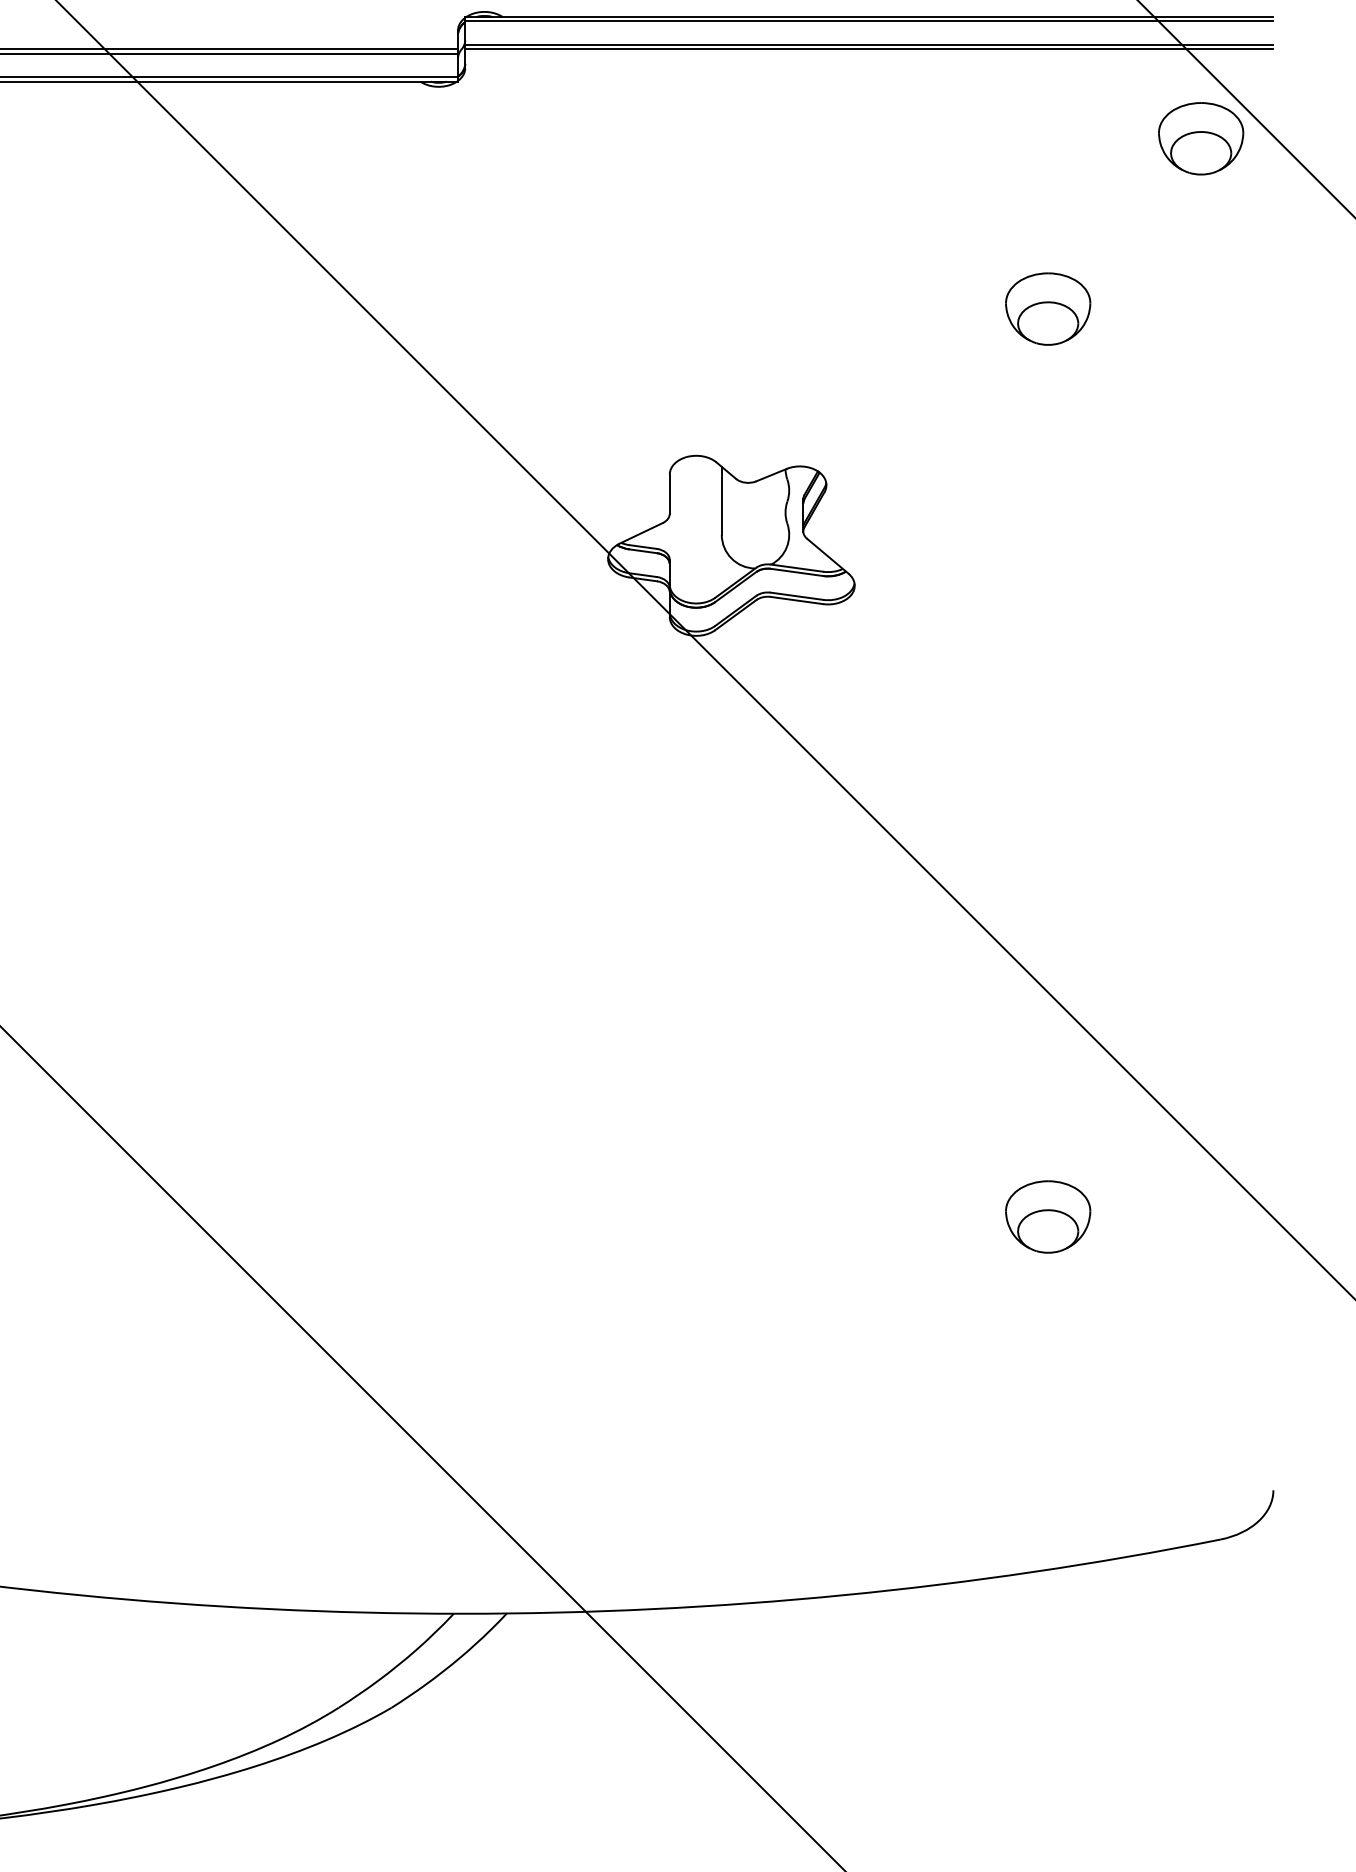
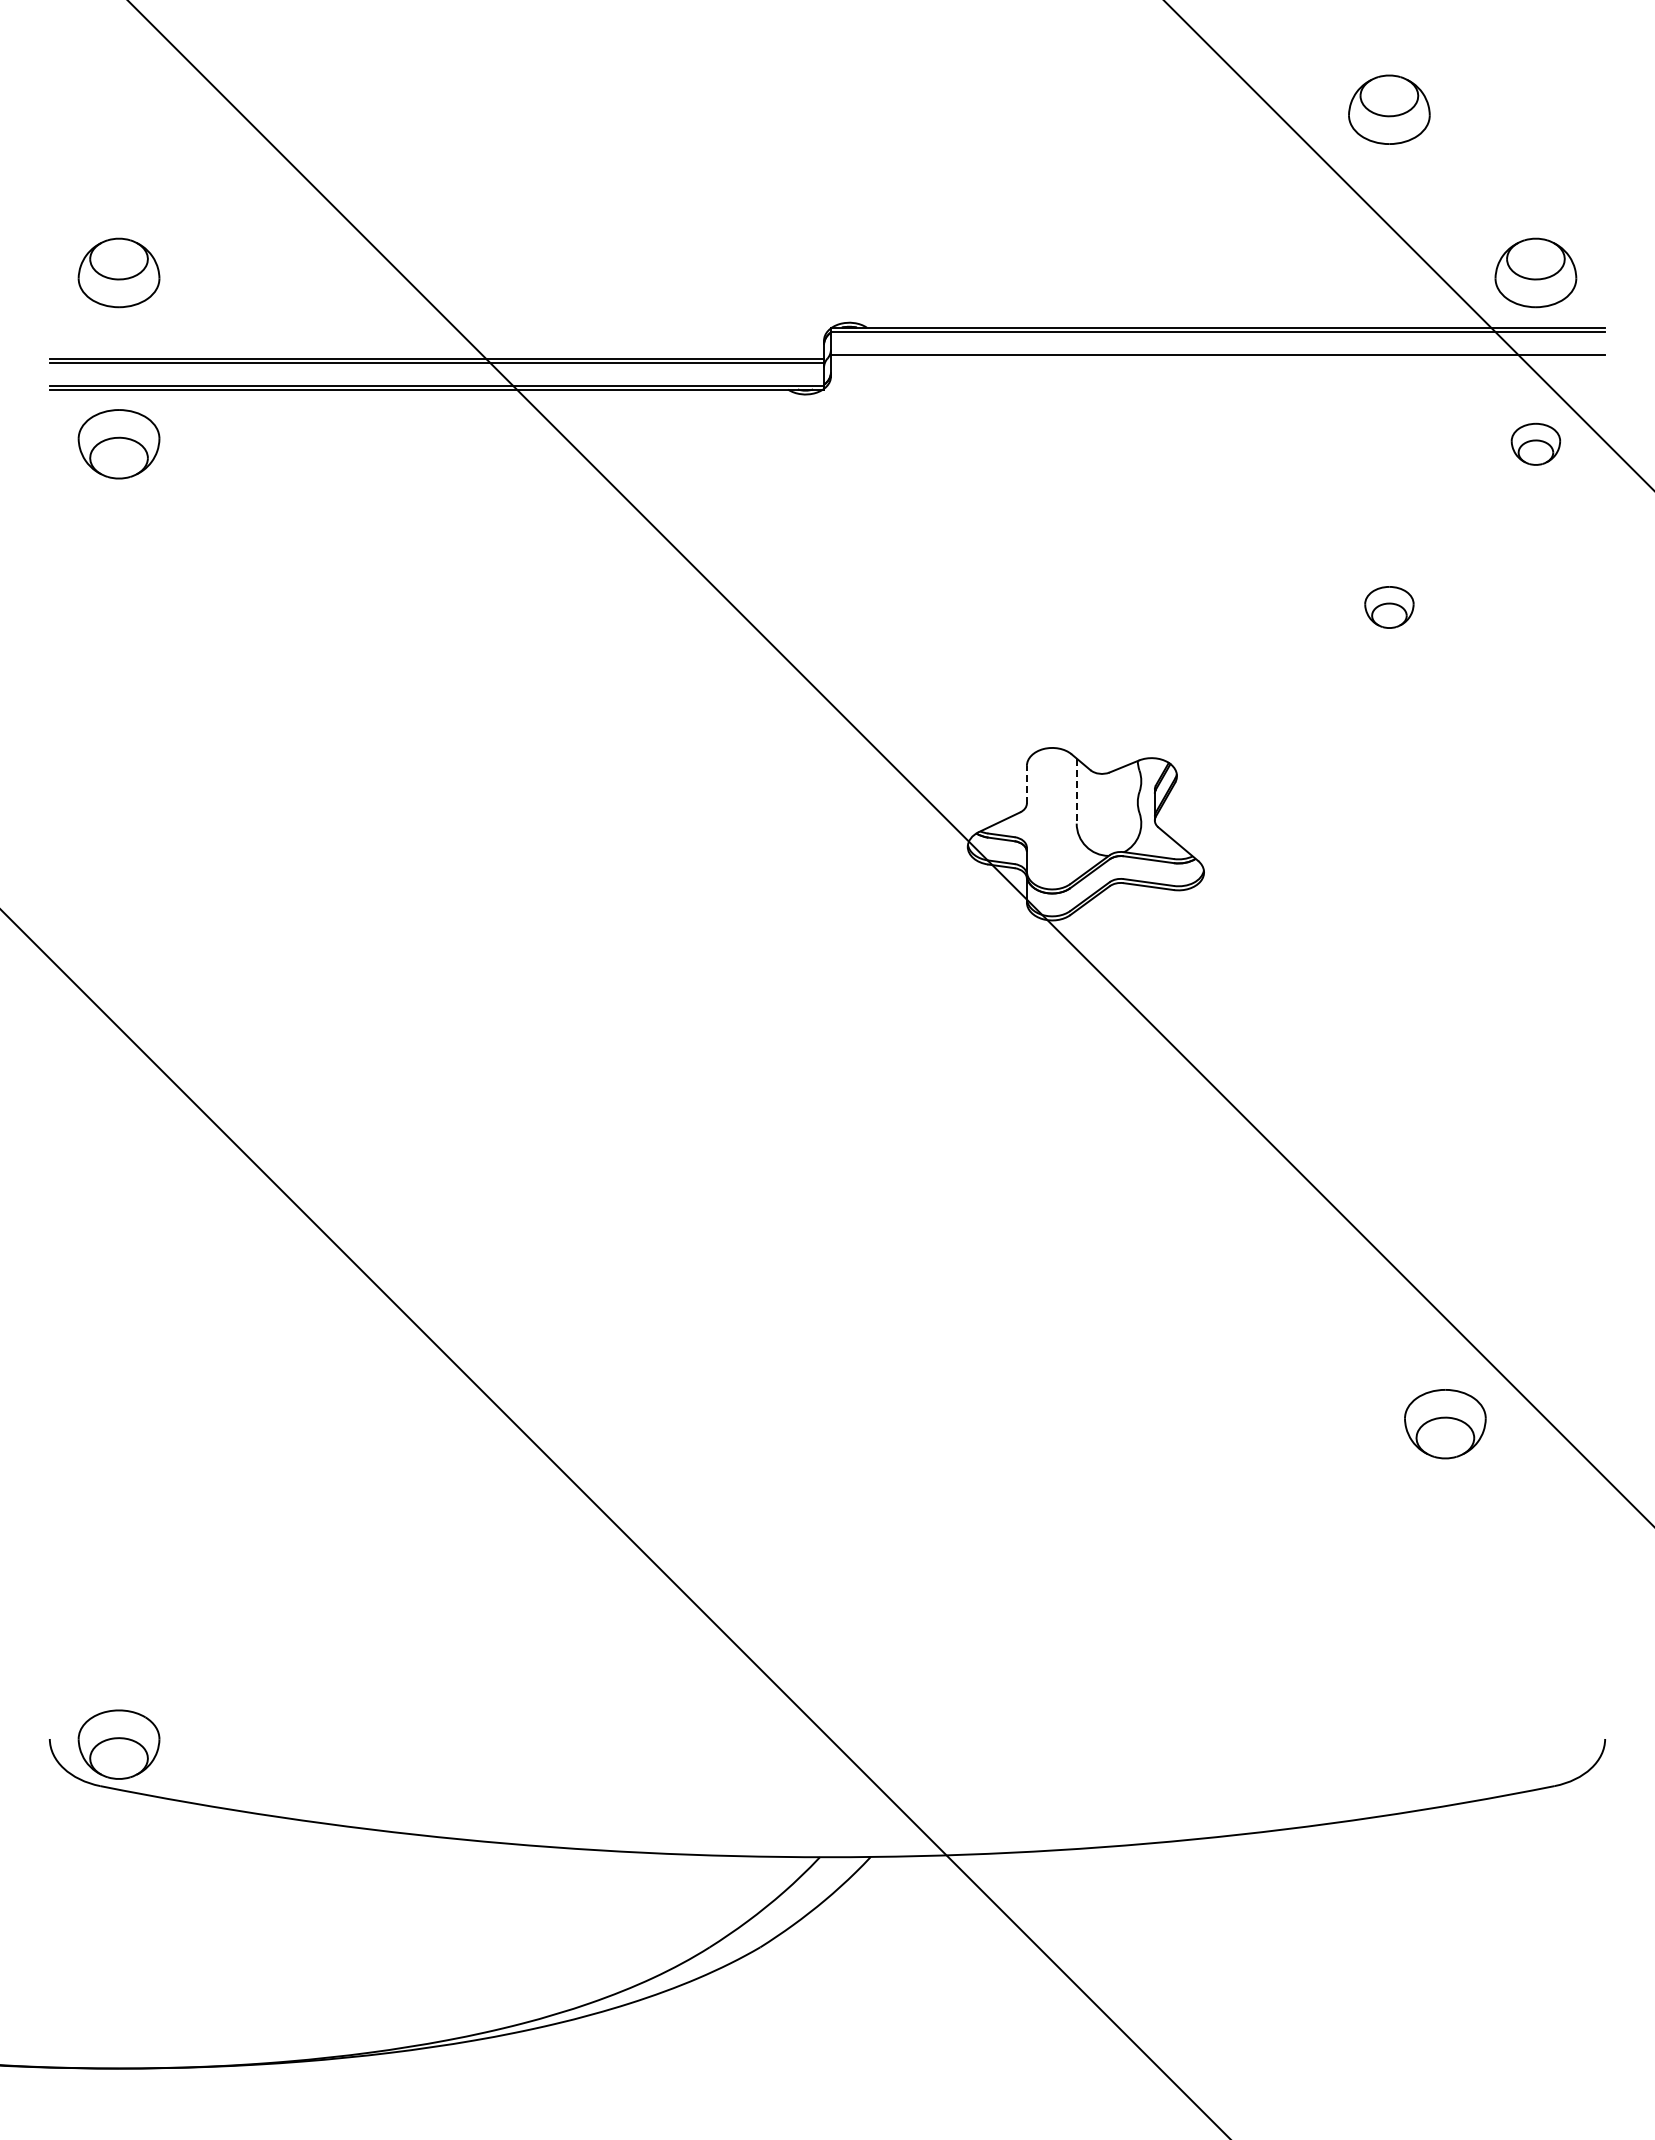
line: (868, 49) -> (1217, 358), removed
part: (1200, 139) -> (1535, 444), size x0.6
part: (1048, 309) -> (1389, 607), size x0.6
line: (669, 493) -> (1026, 784), solid -> dashed
line: (721, 501) -> (1076, 791), solid -> dashed
part: (1048, 1217) -> (1445, 1424), moved

